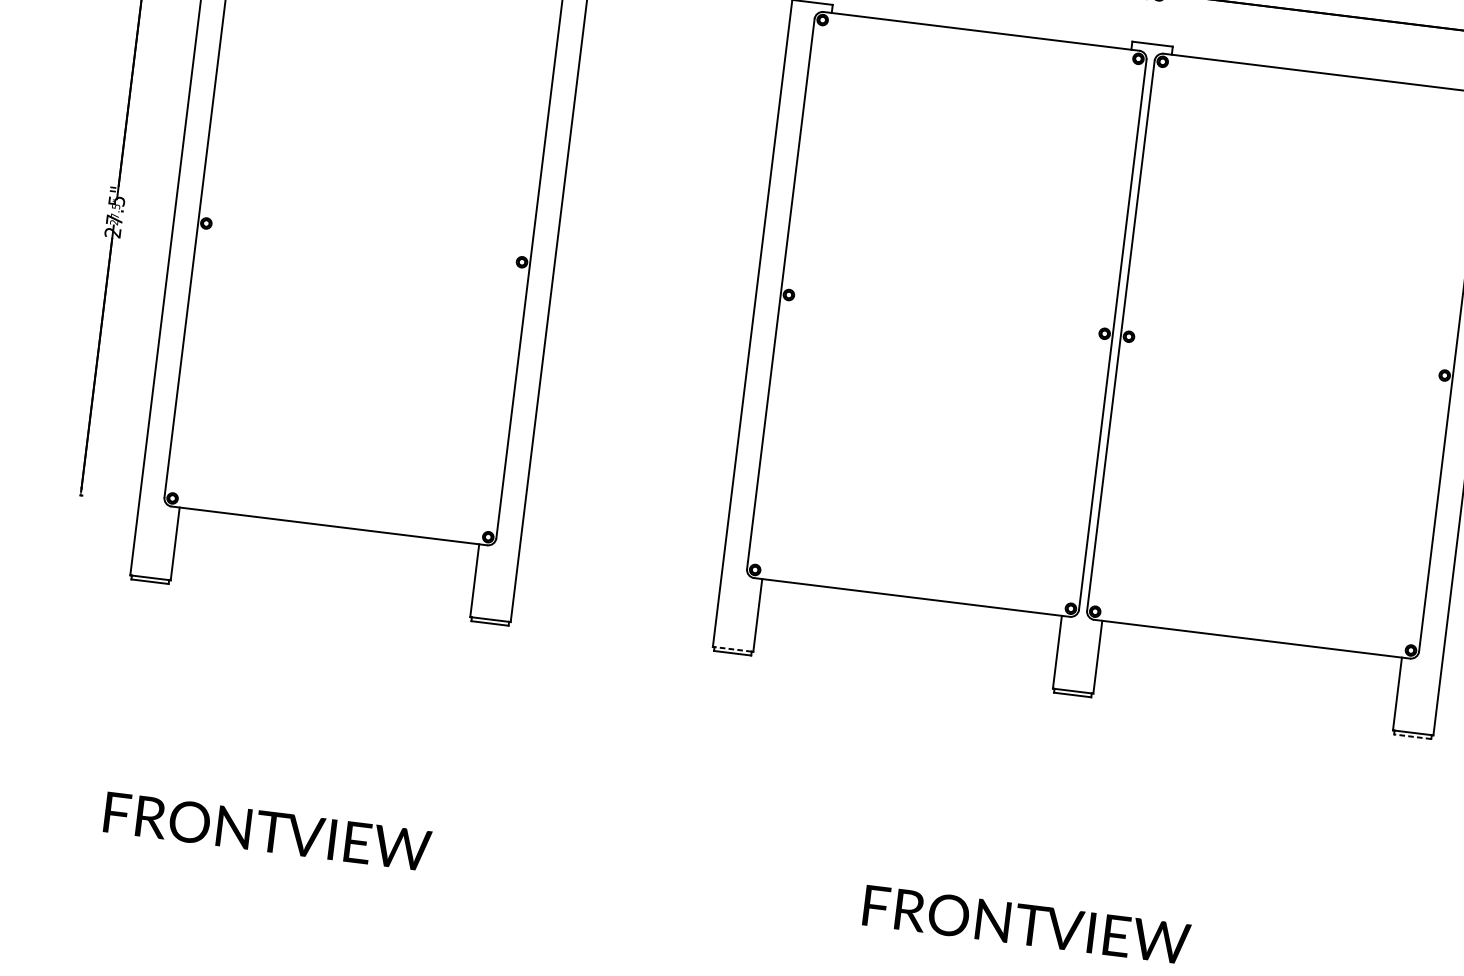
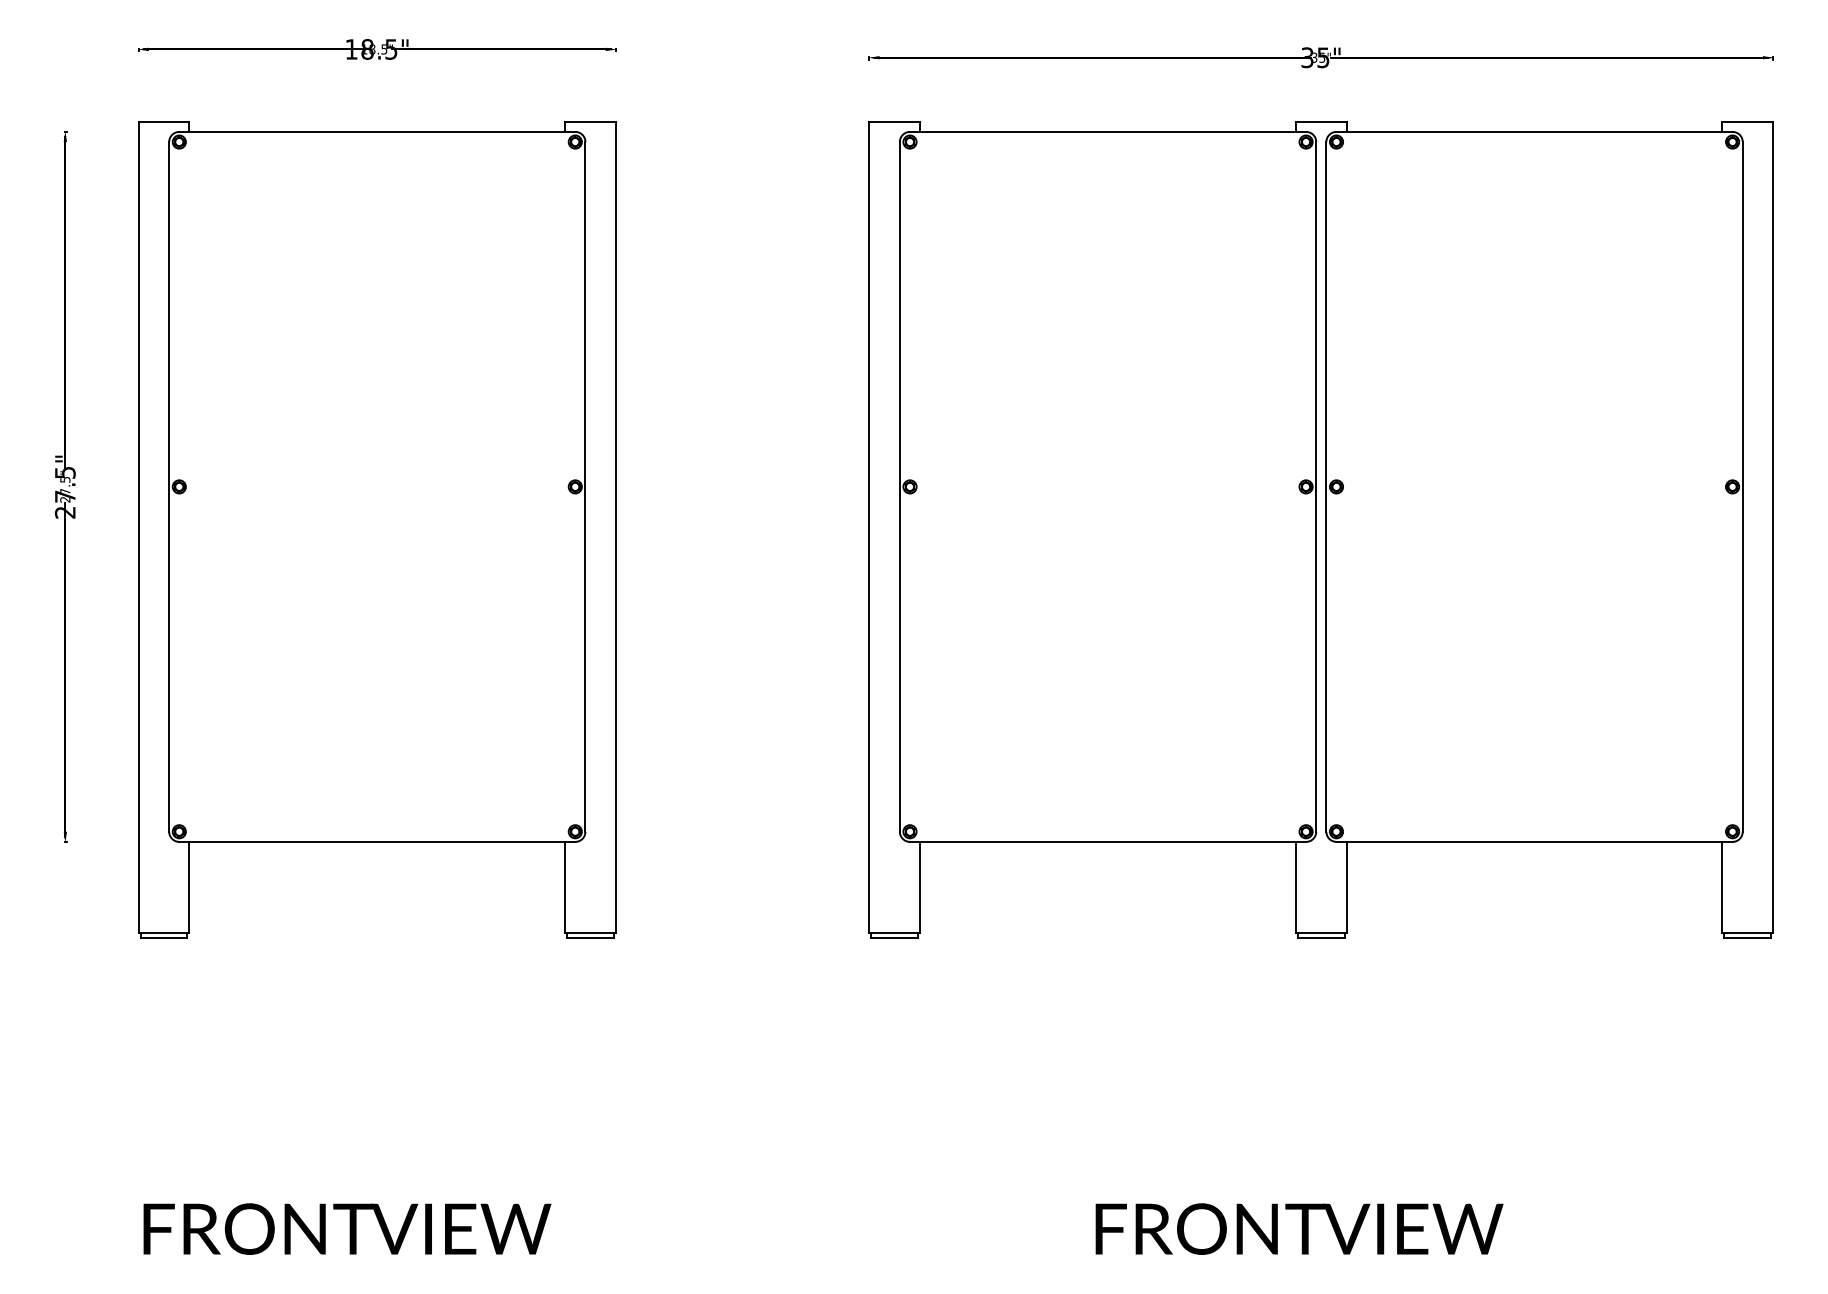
line: (732, 649) -> (894, 933), dashed -> solid
line: (1412, 737) -> (1747, 938), dashed -> solid

